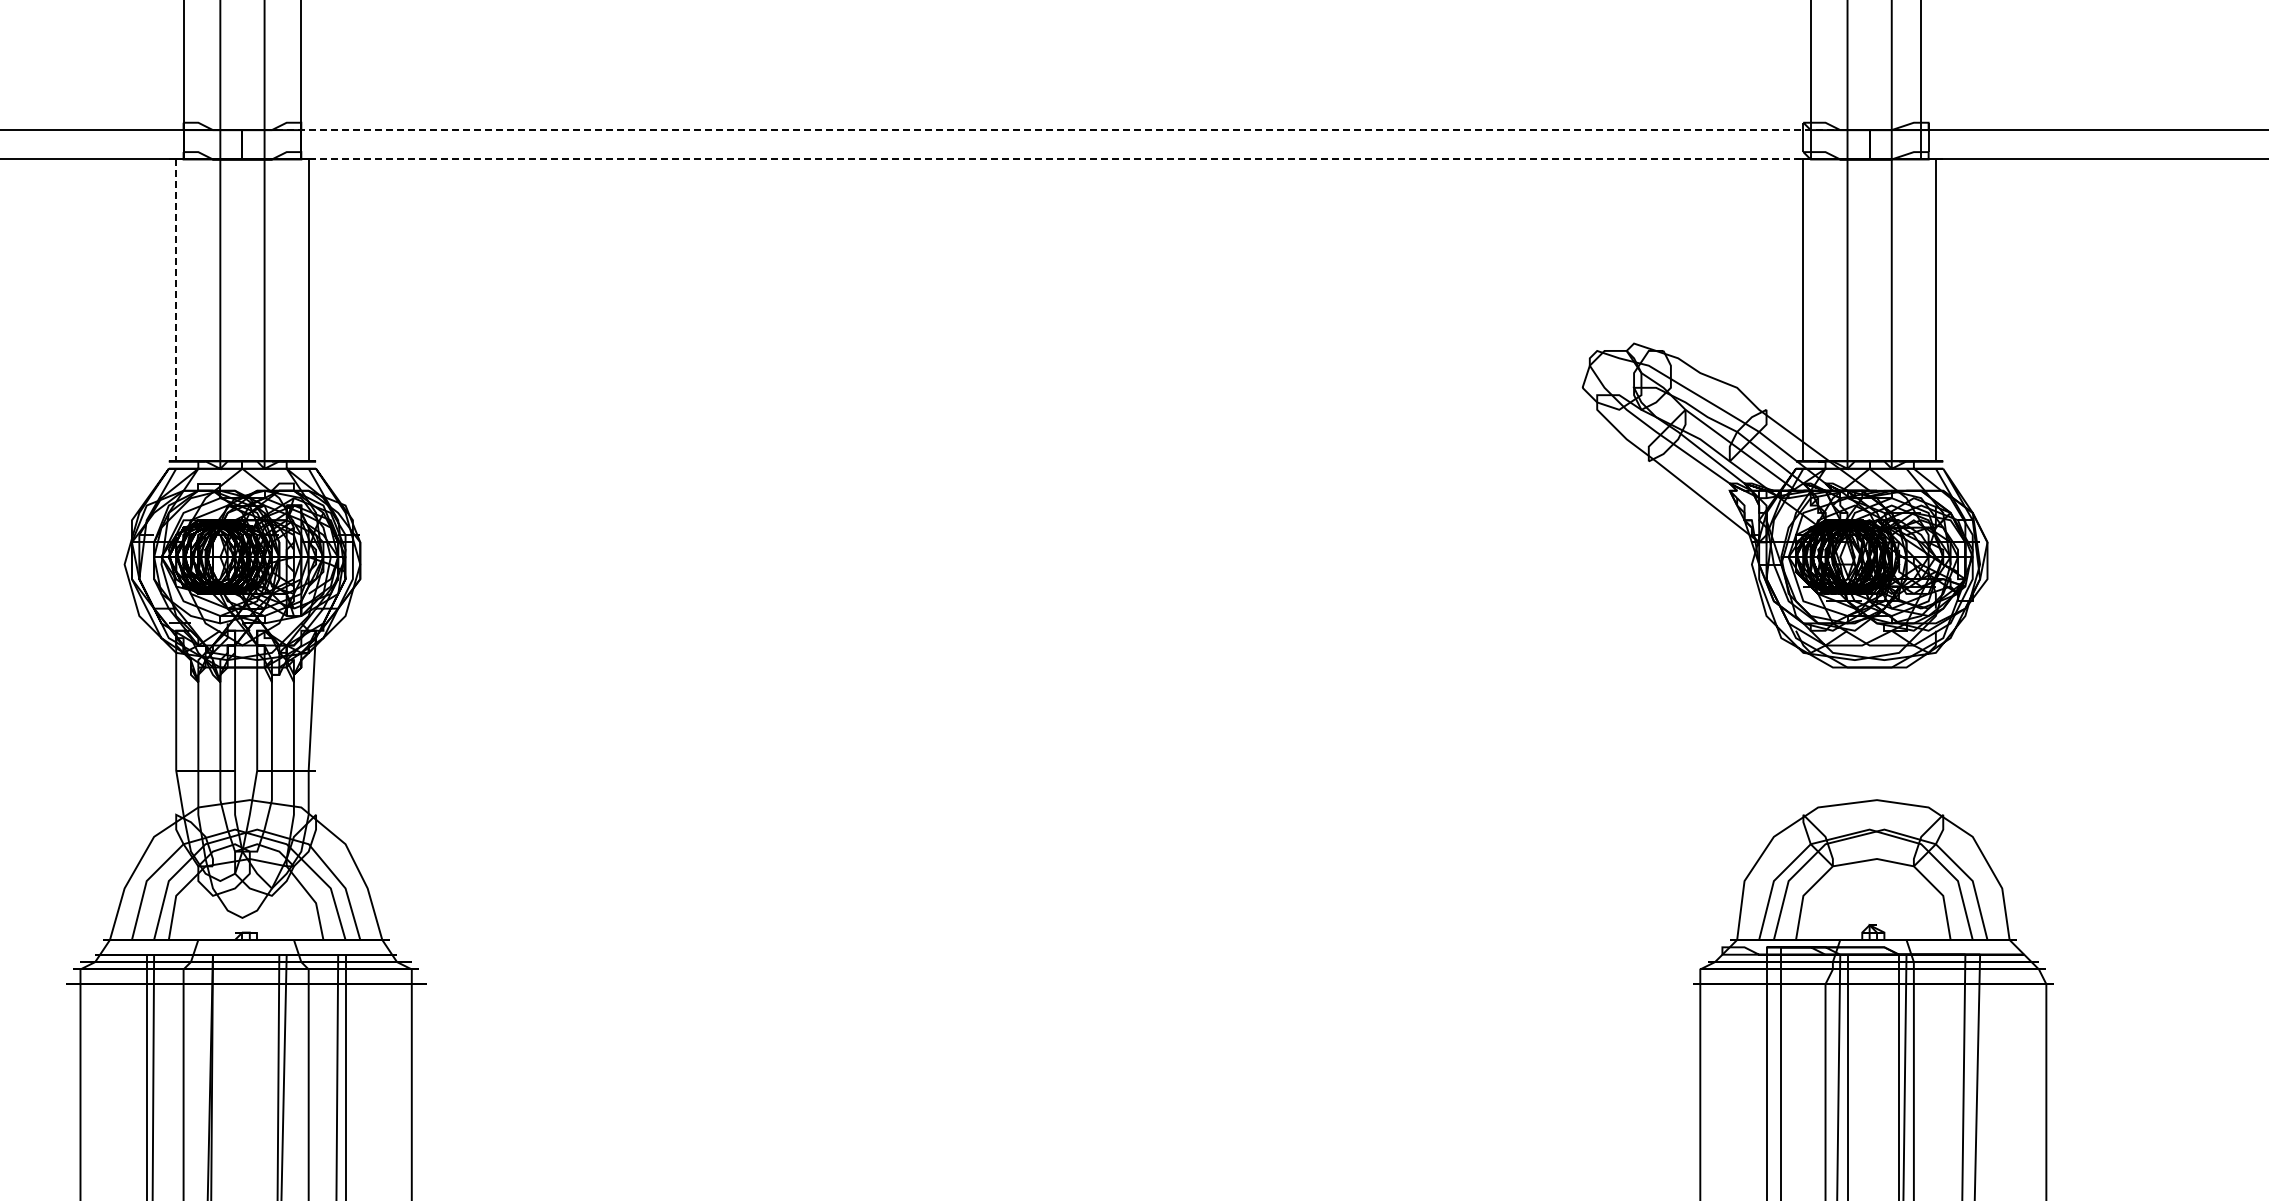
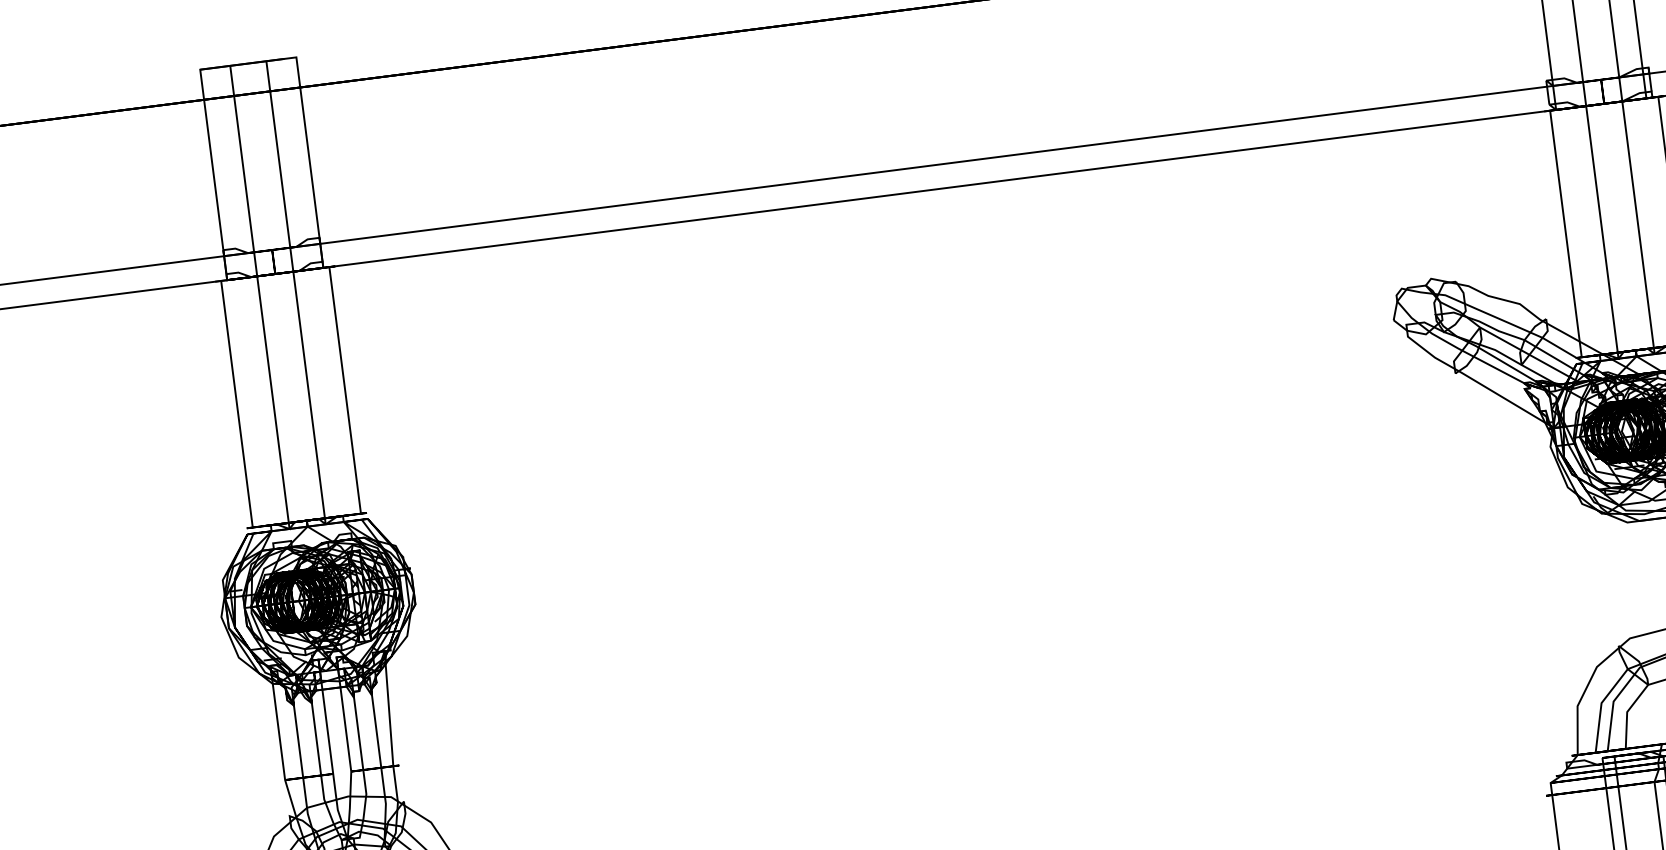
line: (1056, 130) -> (937, 165), dashed -> solid
line: (1056, 159) -> (940, 188), dashed -> solid
line: (176, 310) -> (237, 404), dashed -> solid

